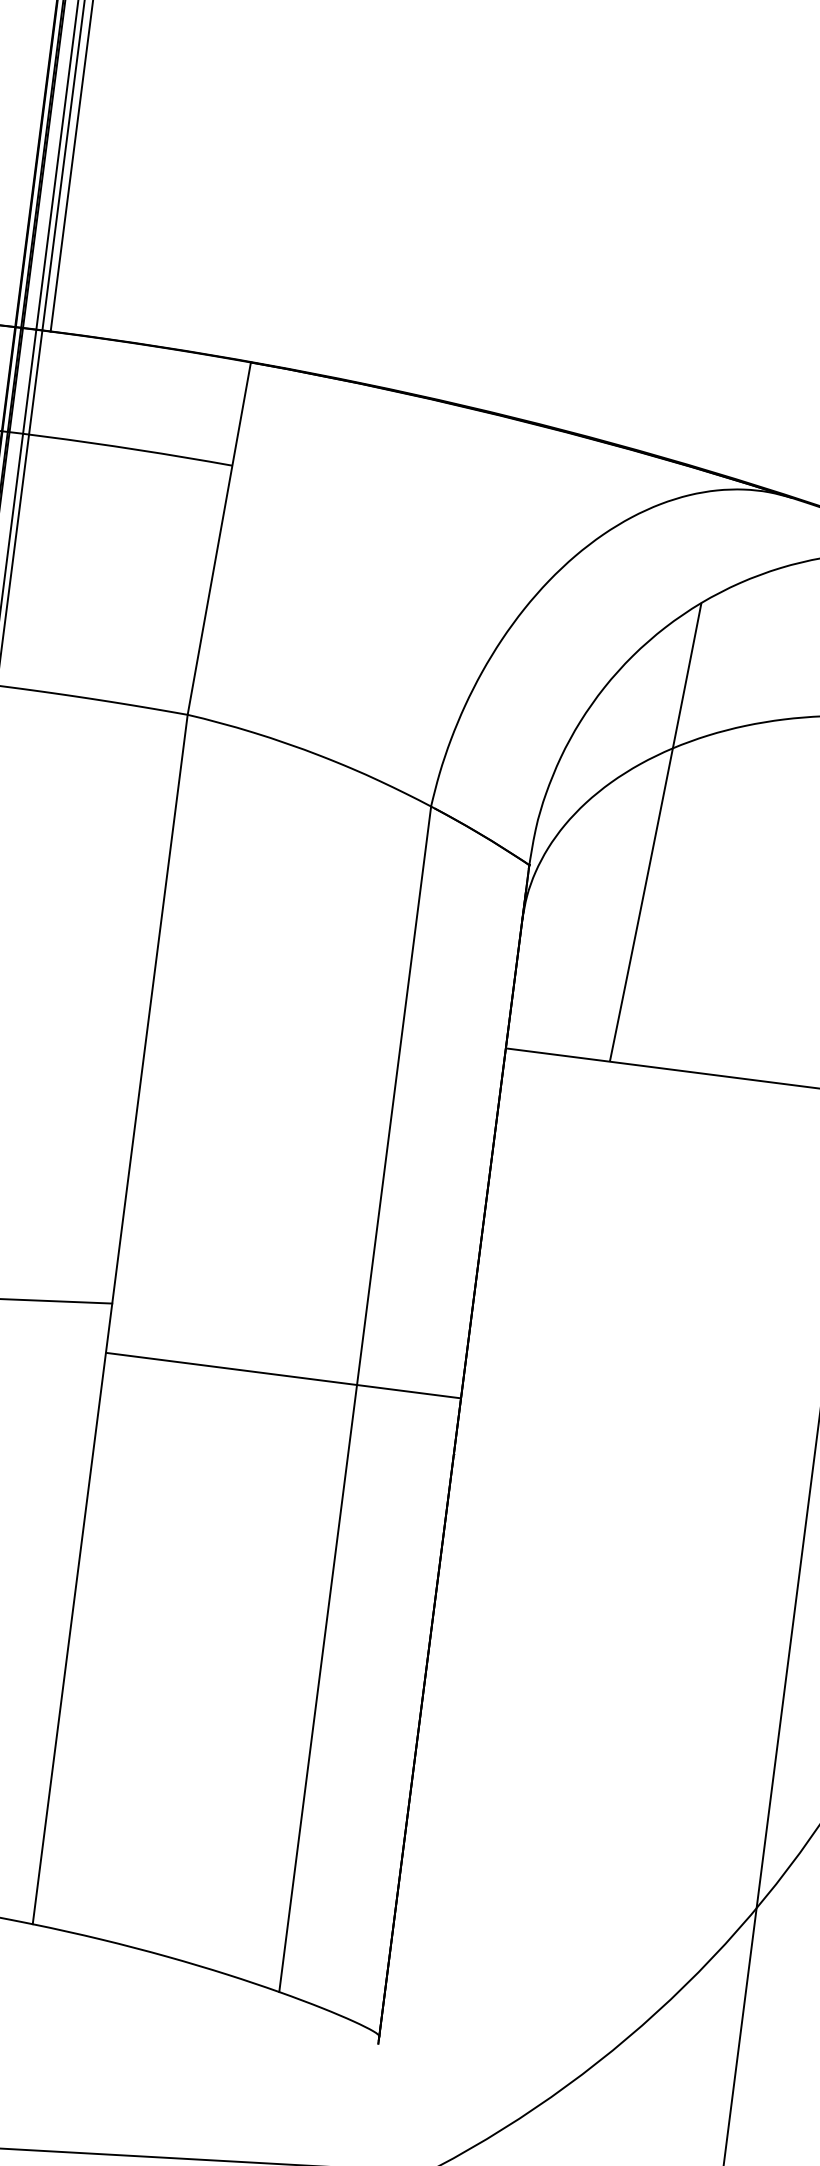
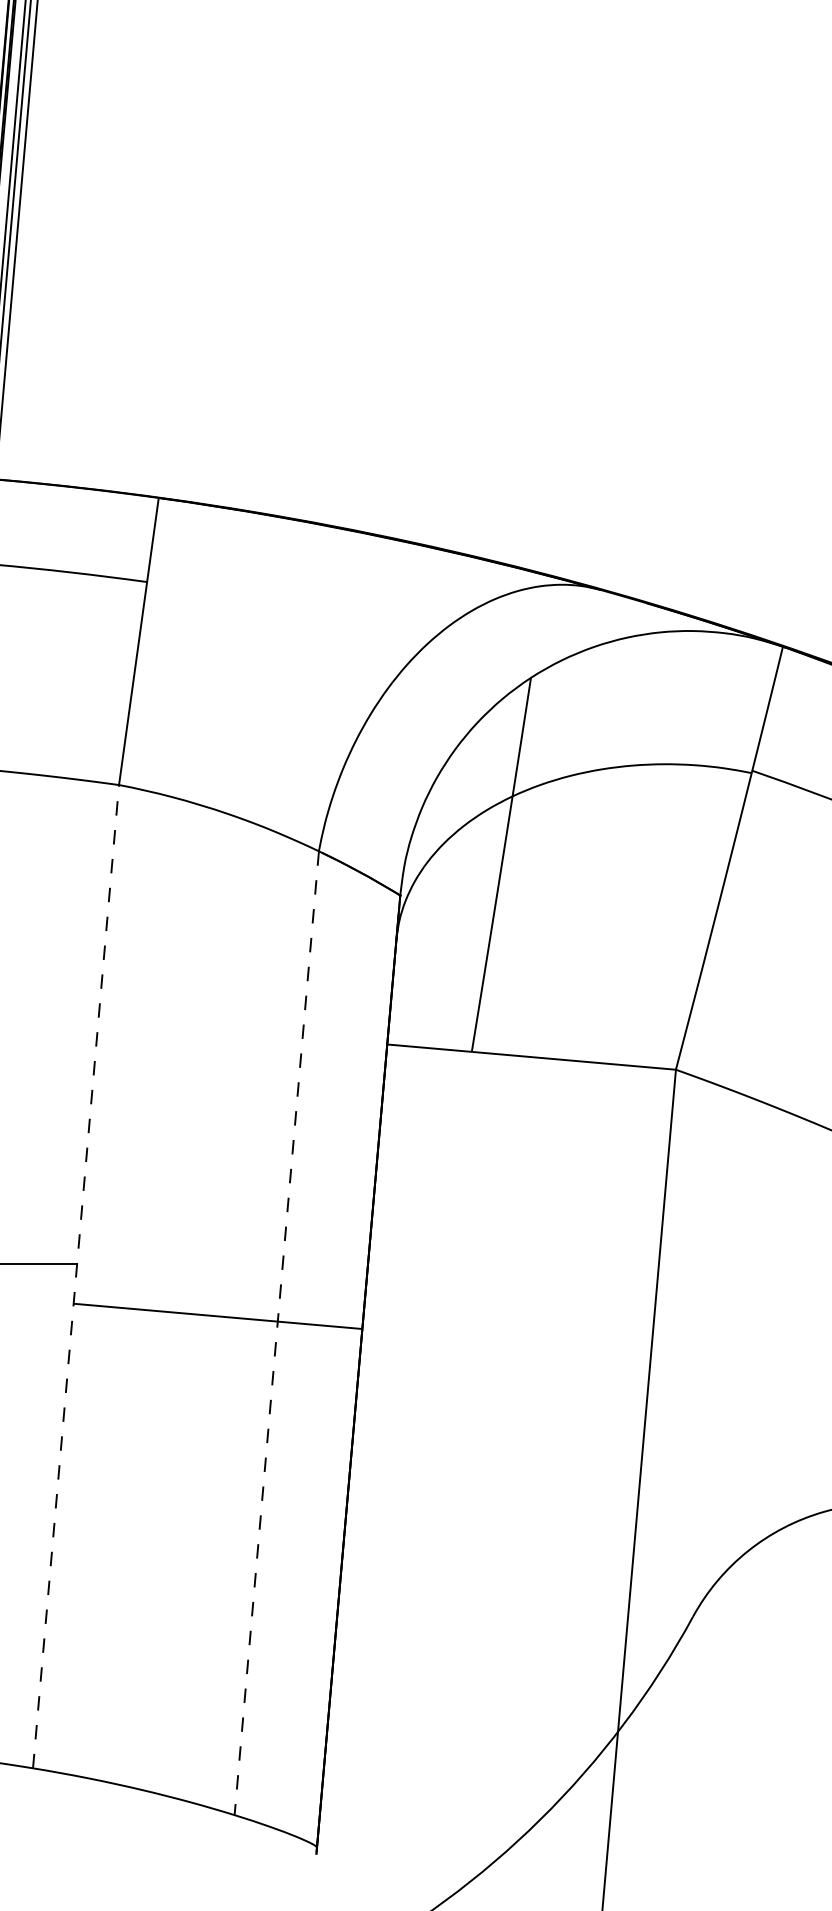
line: (110, 1319) -> (76, 1276), solid -> dashed
line: (354, 1399) -> (276, 1333), solid -> dashed

